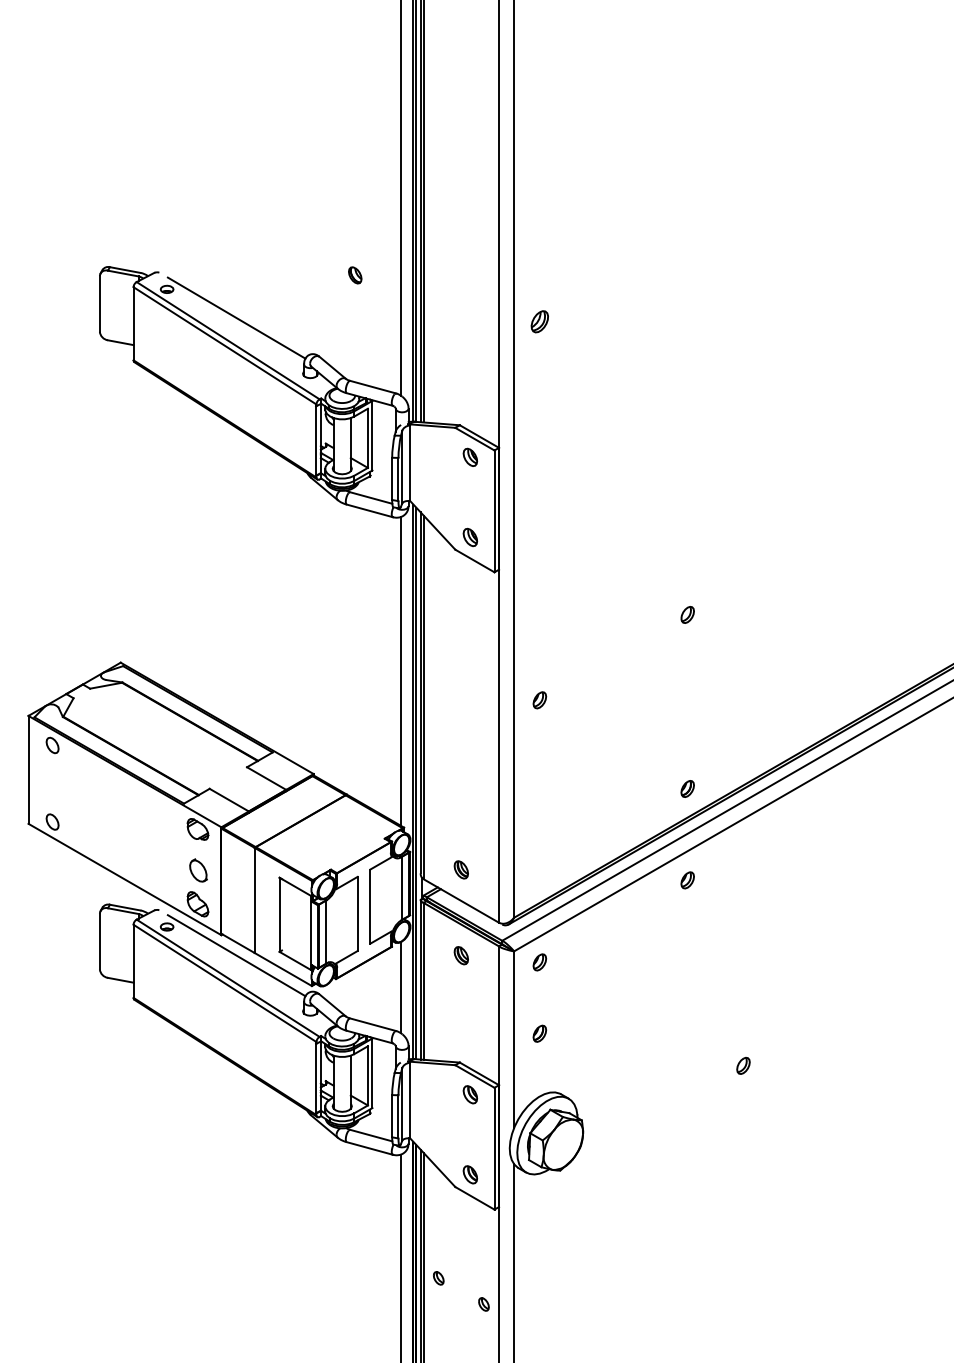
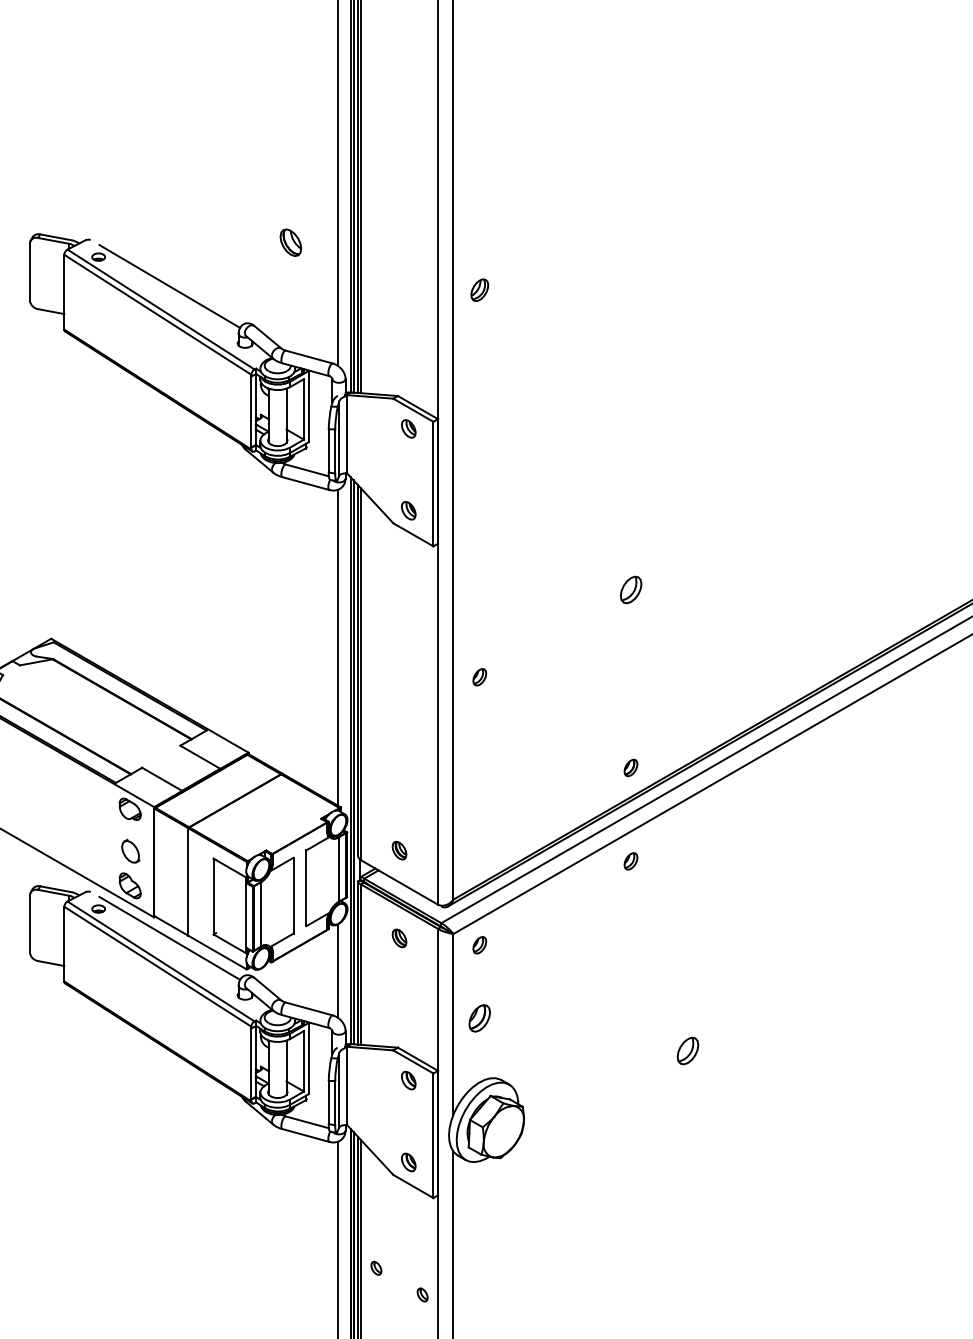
part: (355, 275) -> (291, 242), size x1.6
part: (687, 614) -> (630, 589), size x1.6
part: (539, 1033) -> (479, 1017), size x1.6
part: (743, 1065) -> (688, 1050), size x1.6

